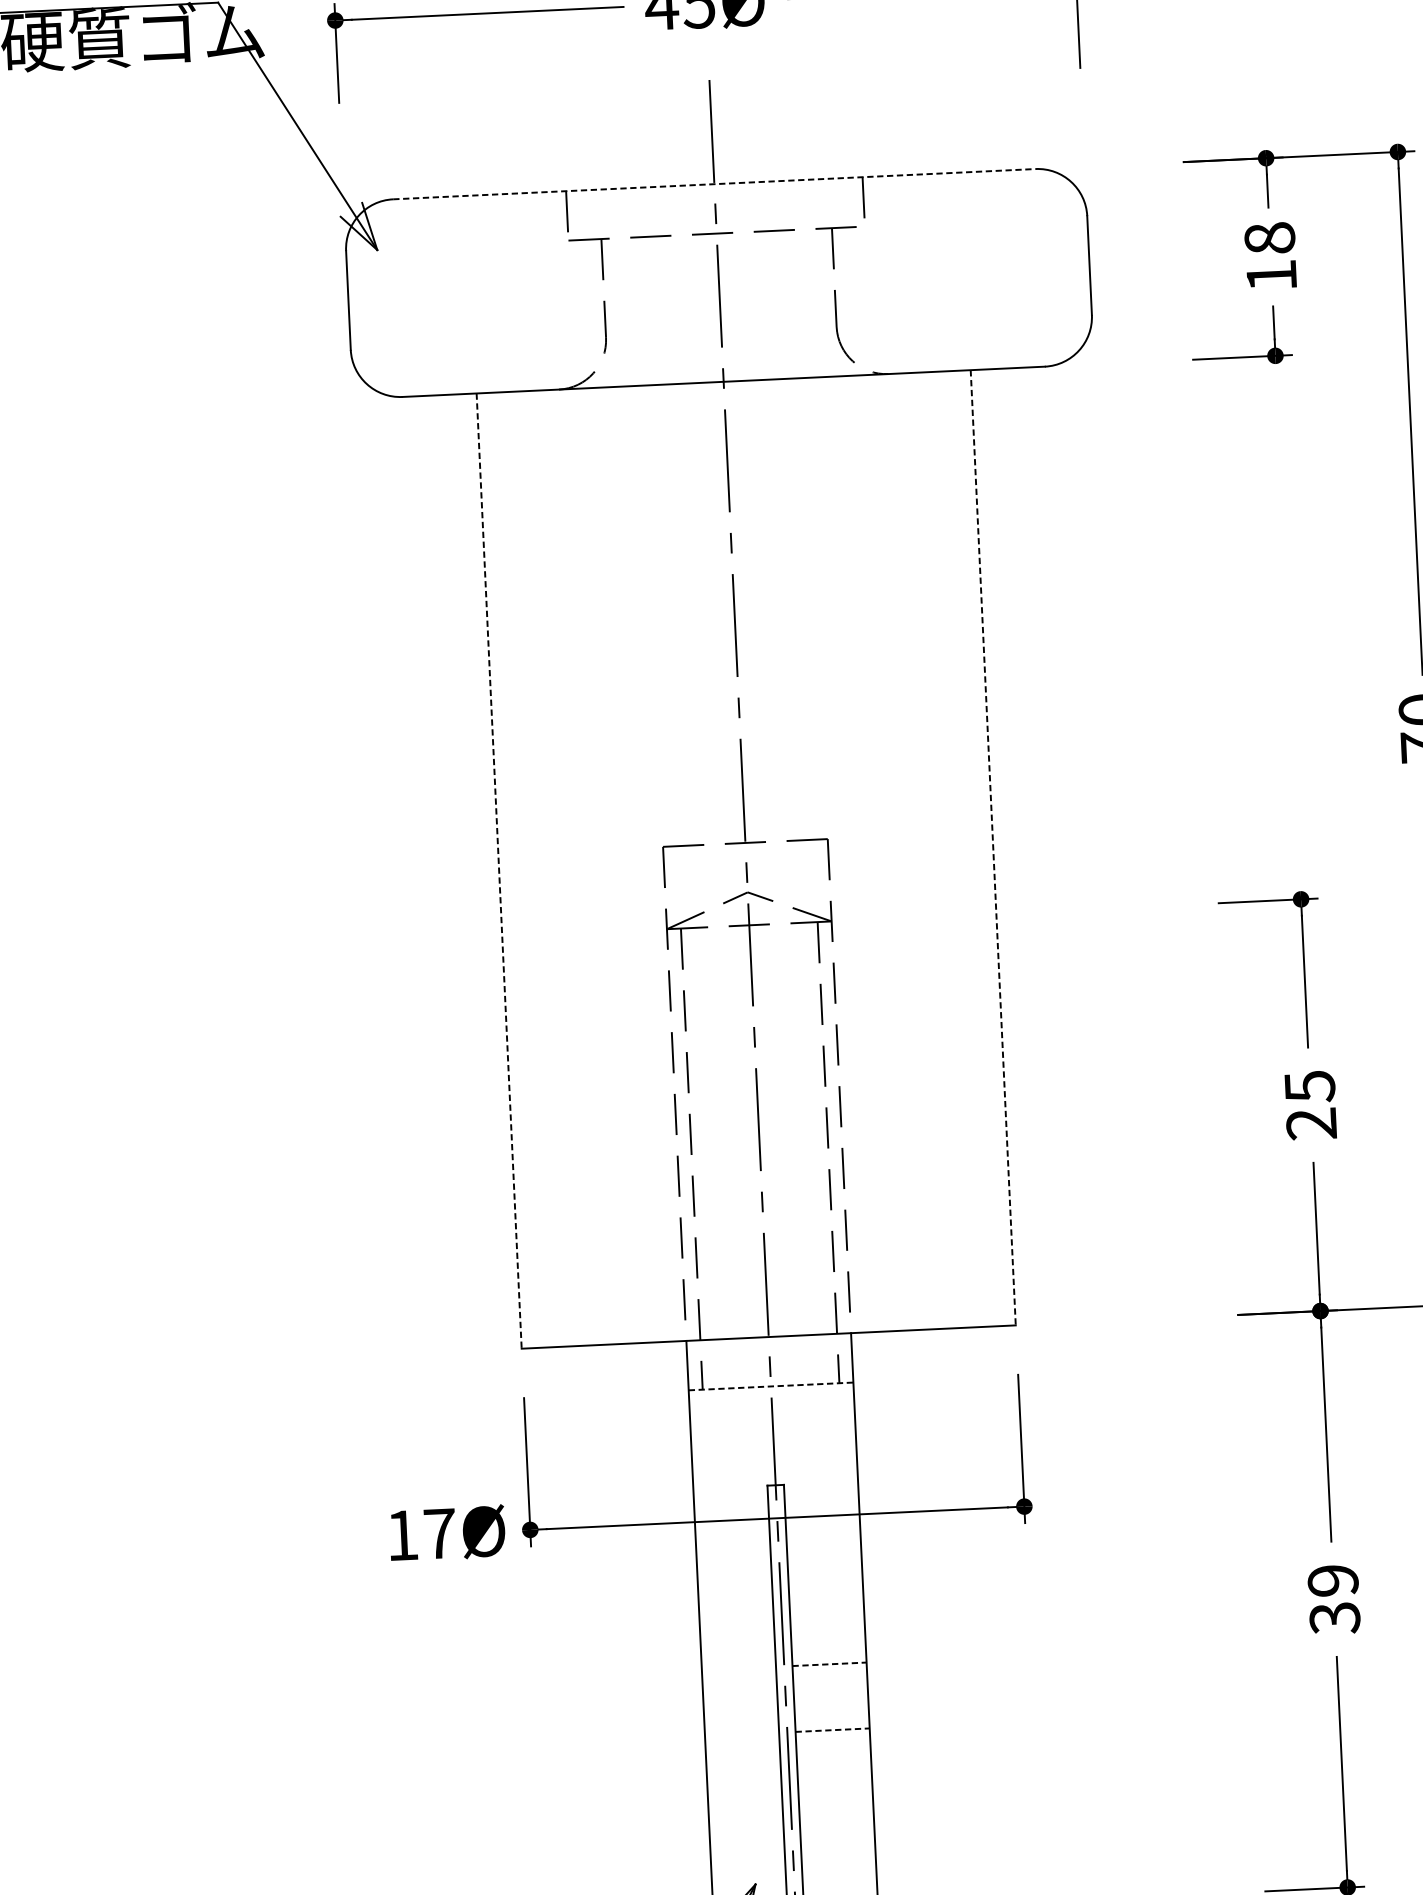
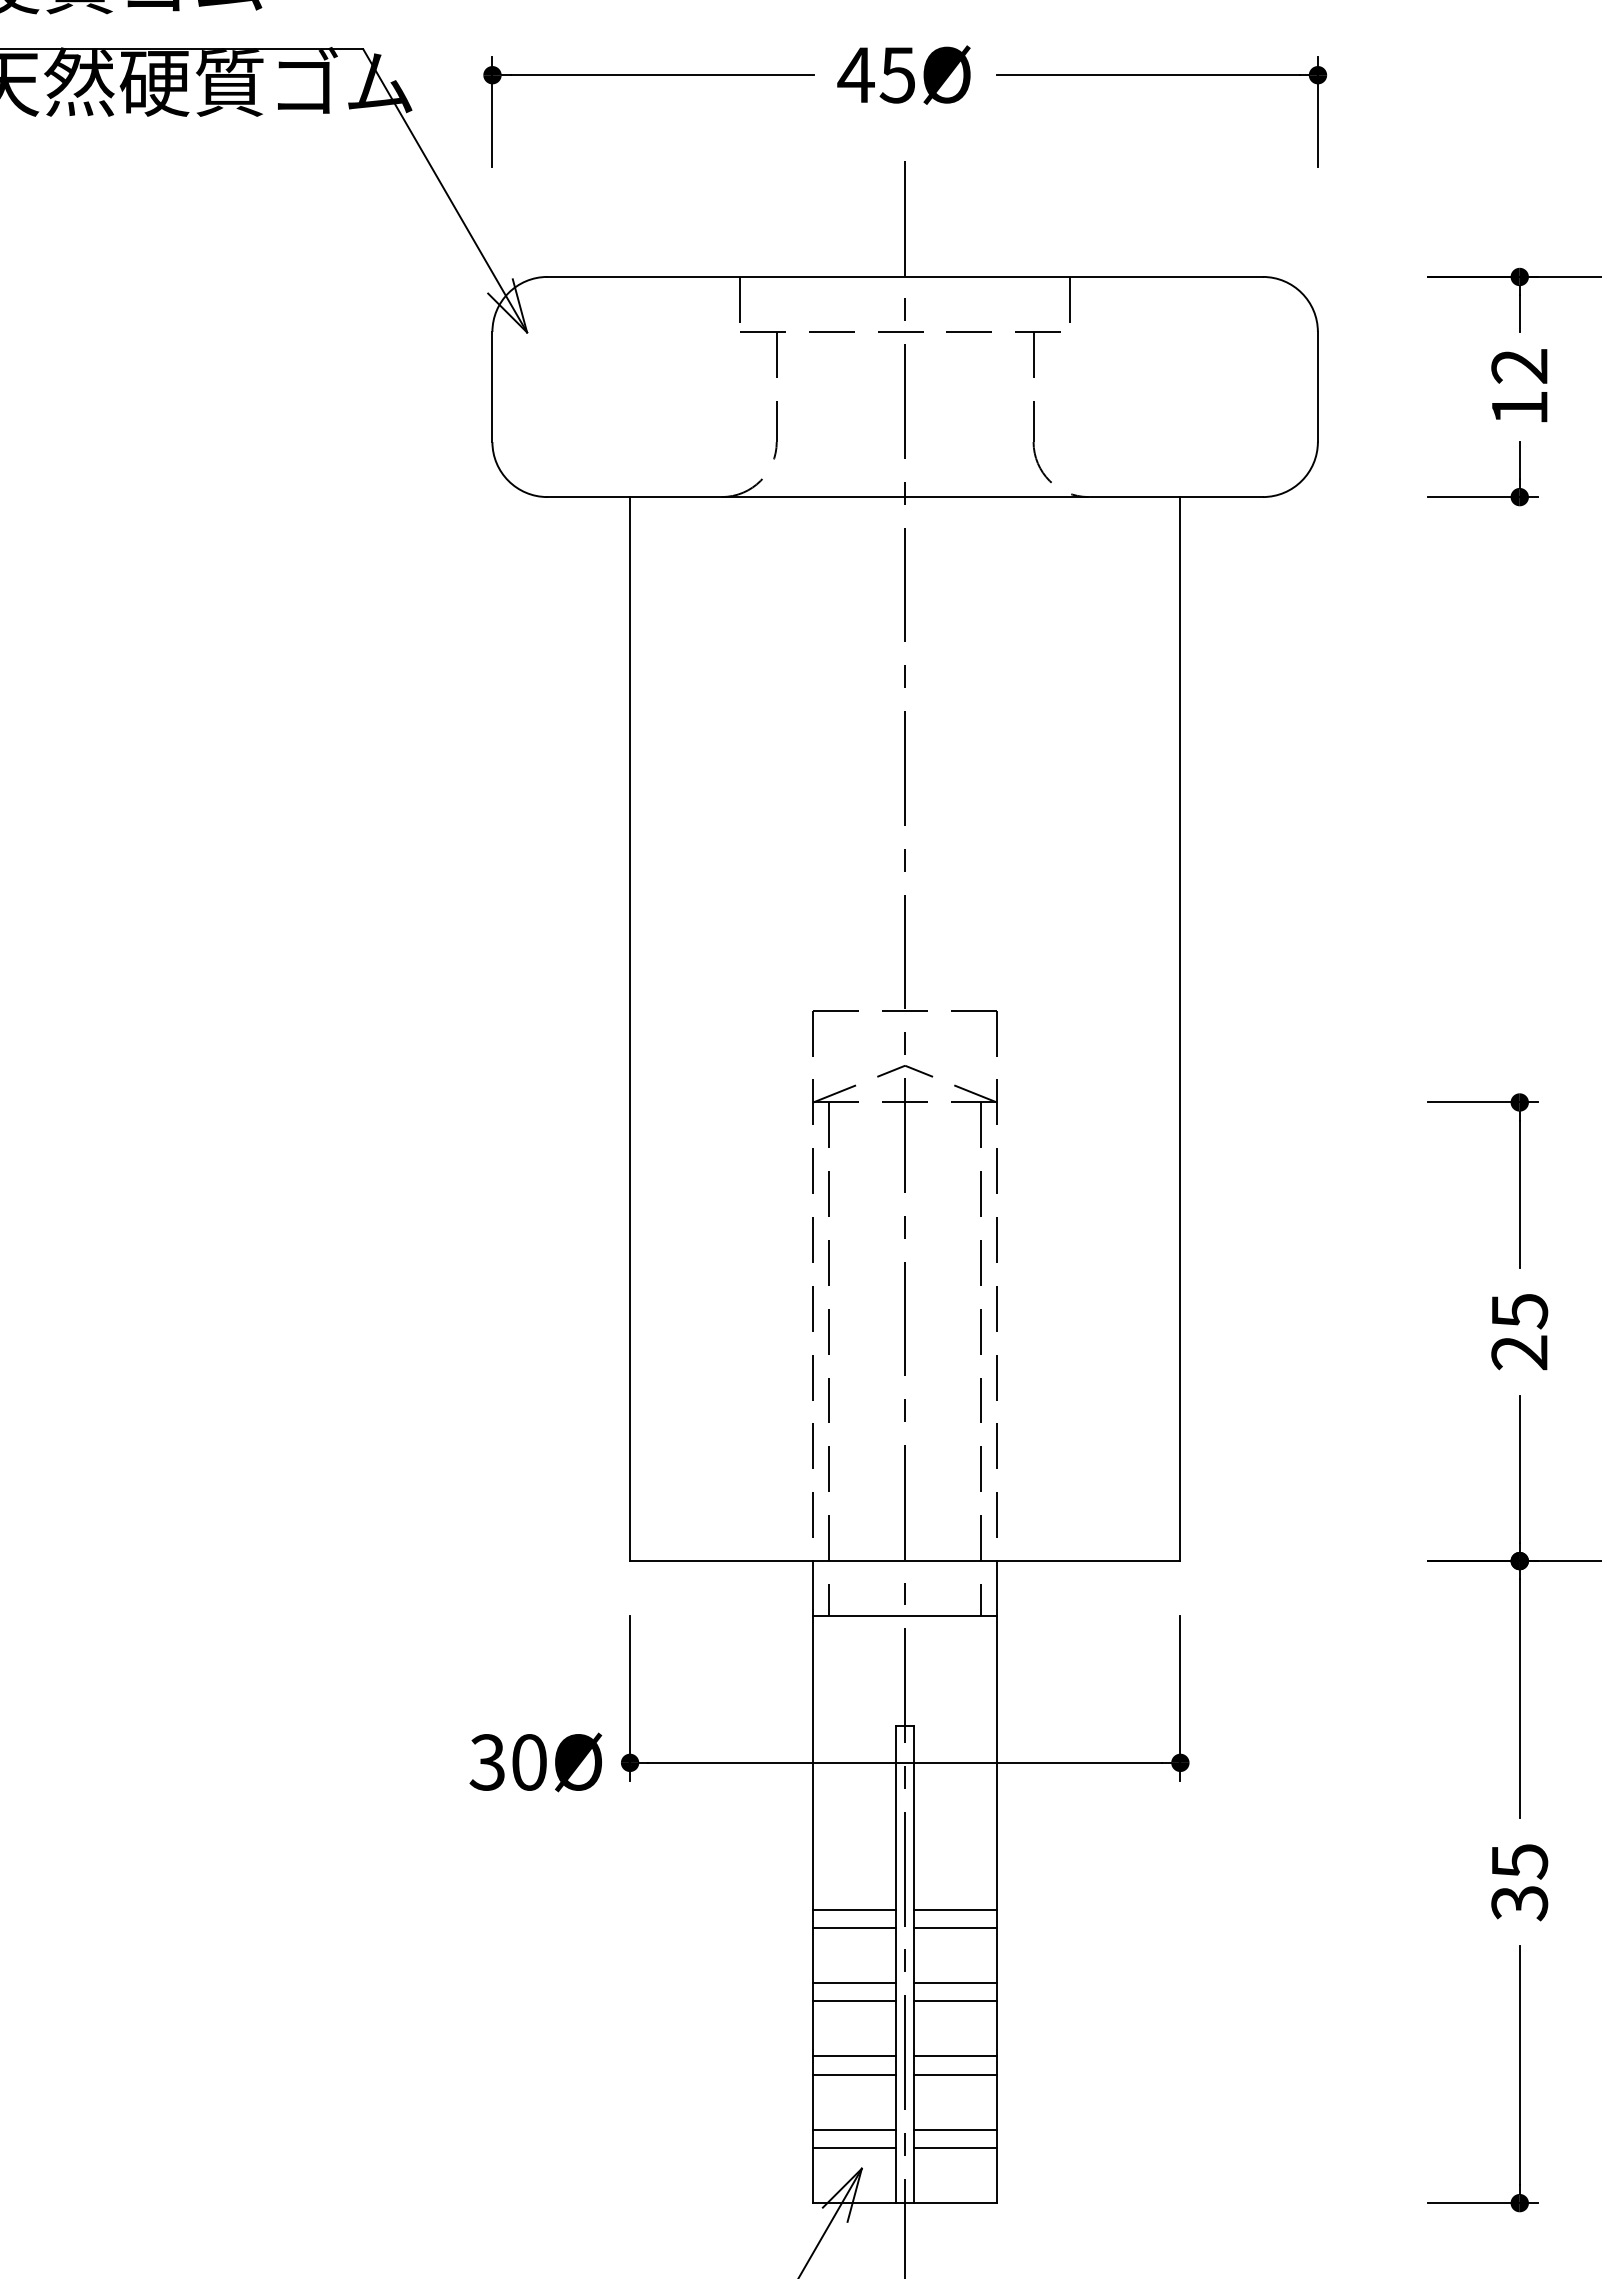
line: (714, 183) -> (905, 276), dashed -> solid
text: (1269, 237) -> (1519, 365), 18 -> 12
line: (993, 848) -> (1180, 1029), dashed -> solid
line: (499, 871) -> (630, 1029), dashed -> solid
line: (771, 1386) -> (905, 1616), dashed -> solid
text: (420, 1534) -> (507, 1762), 17Ø -> 30Ø
text: (1333, 1580) -> (1519, 1861), 39 -> 35
line: (828, 1647) -> (955, 1909), added
line: (737, 1652) -> (854, 1909), added
line: (830, 1663) -> (956, 1927), dashed -> solid
line: (738, 1668) -> (854, 1927), added
line: (831, 1713) -> (955, 1982), added
line: (741, 1717) -> (854, 1982), added
line: (833, 1730) -> (956, 2001), dashed -> solid
line: (741, 1734) -> (854, 2001), added
line: (834, 1779) -> (955, 2056), added
line: (744, 1784) -> (854, 2056), added
line: (835, 1795) -> (955, 2074), added
line: (744, 1800) -> (854, 2074), added
line: (837, 1845) -> (955, 2129), added
line: (747, 1849) -> (854, 2129), added
line: (838, 1862) -> (955, 2148), added
line: (748, 1866) -> (854, 2148), added

